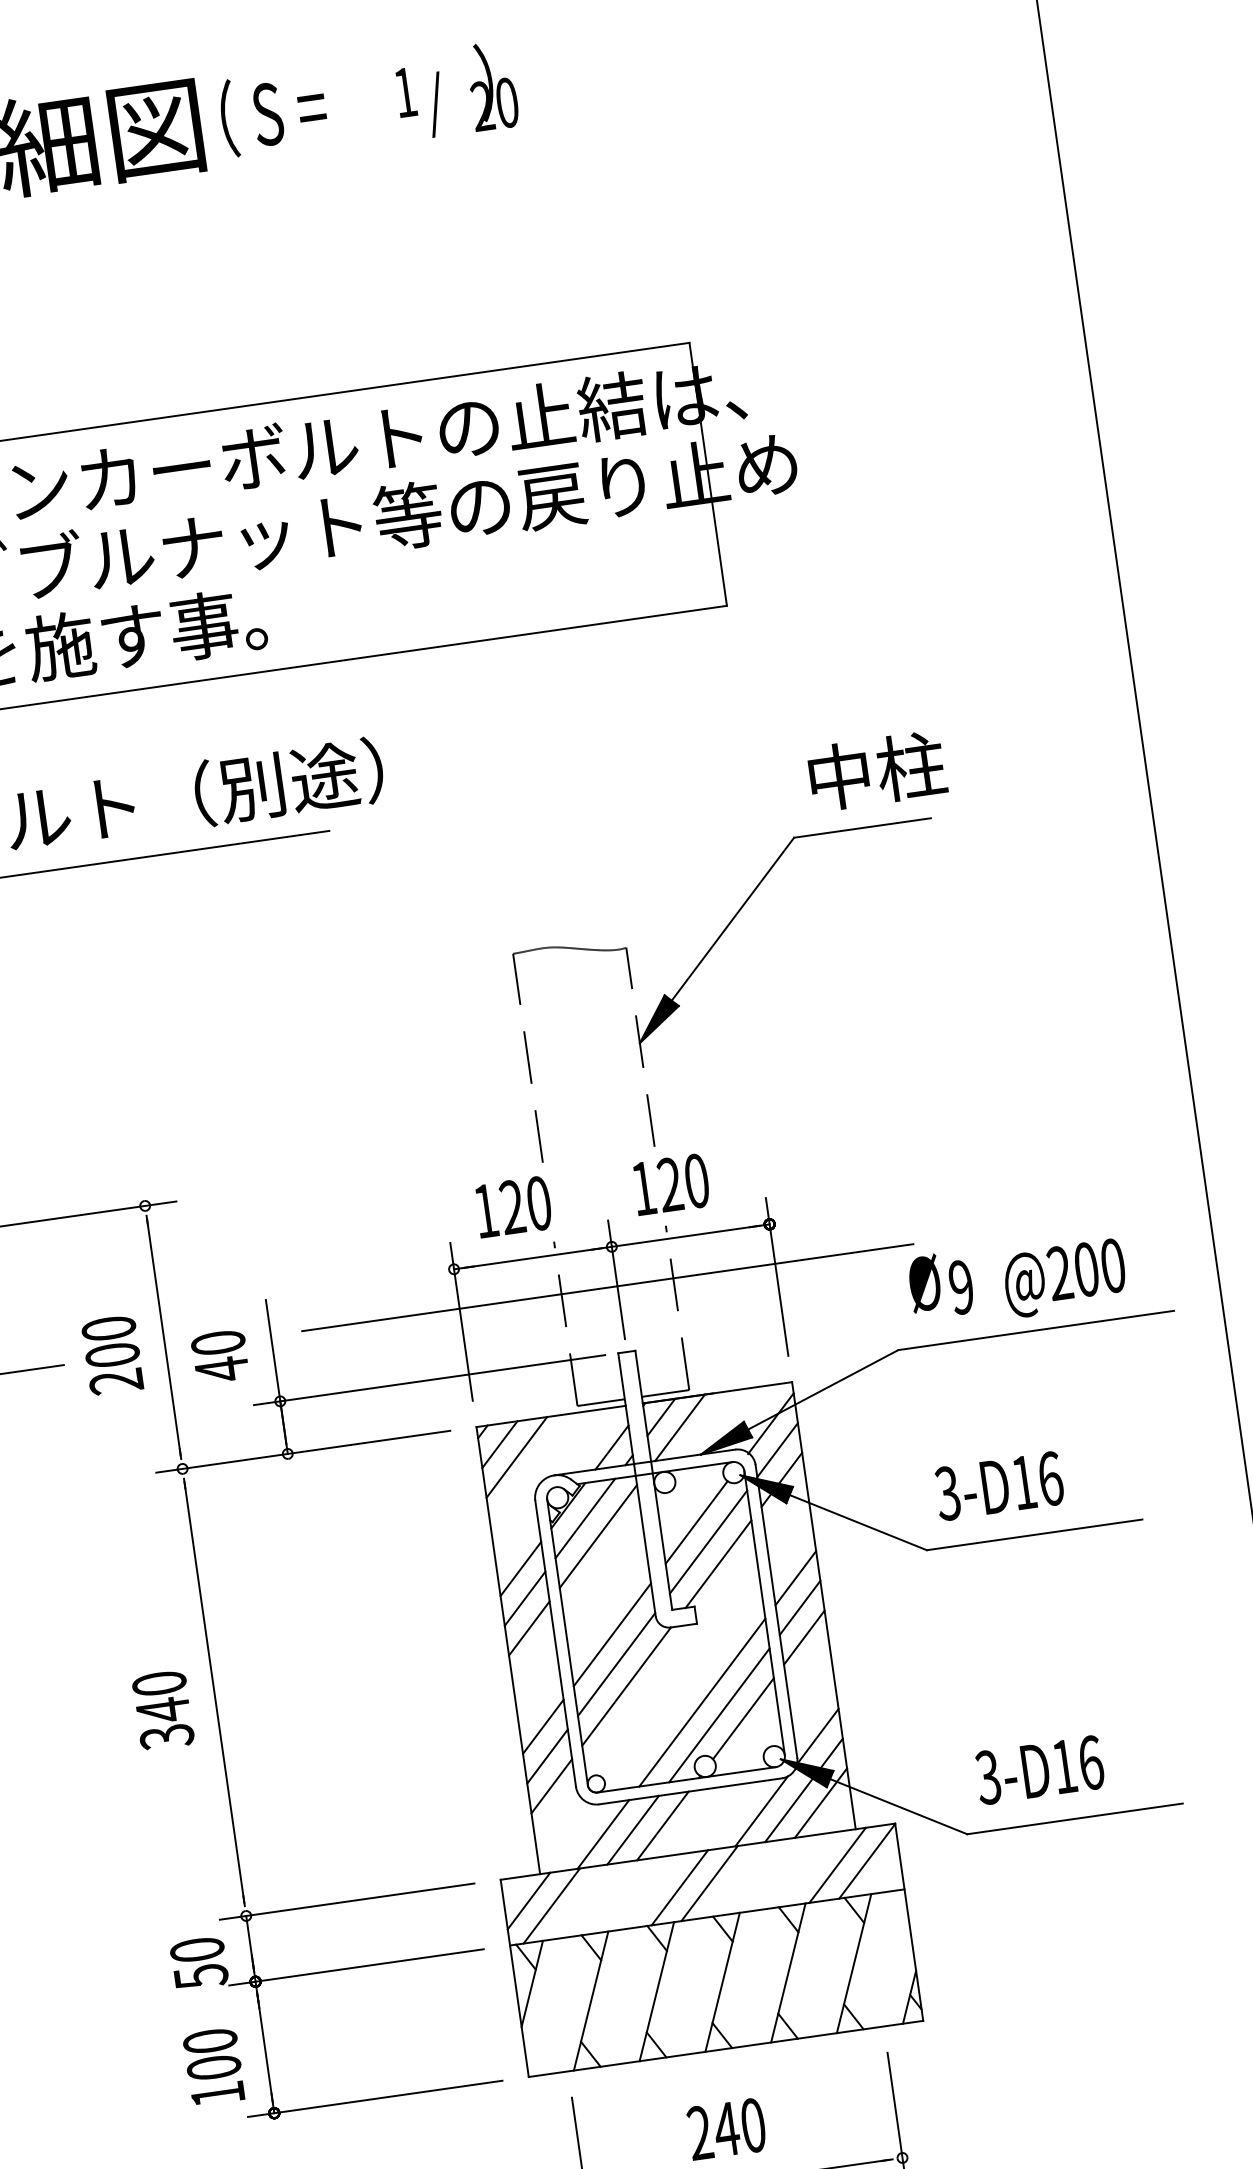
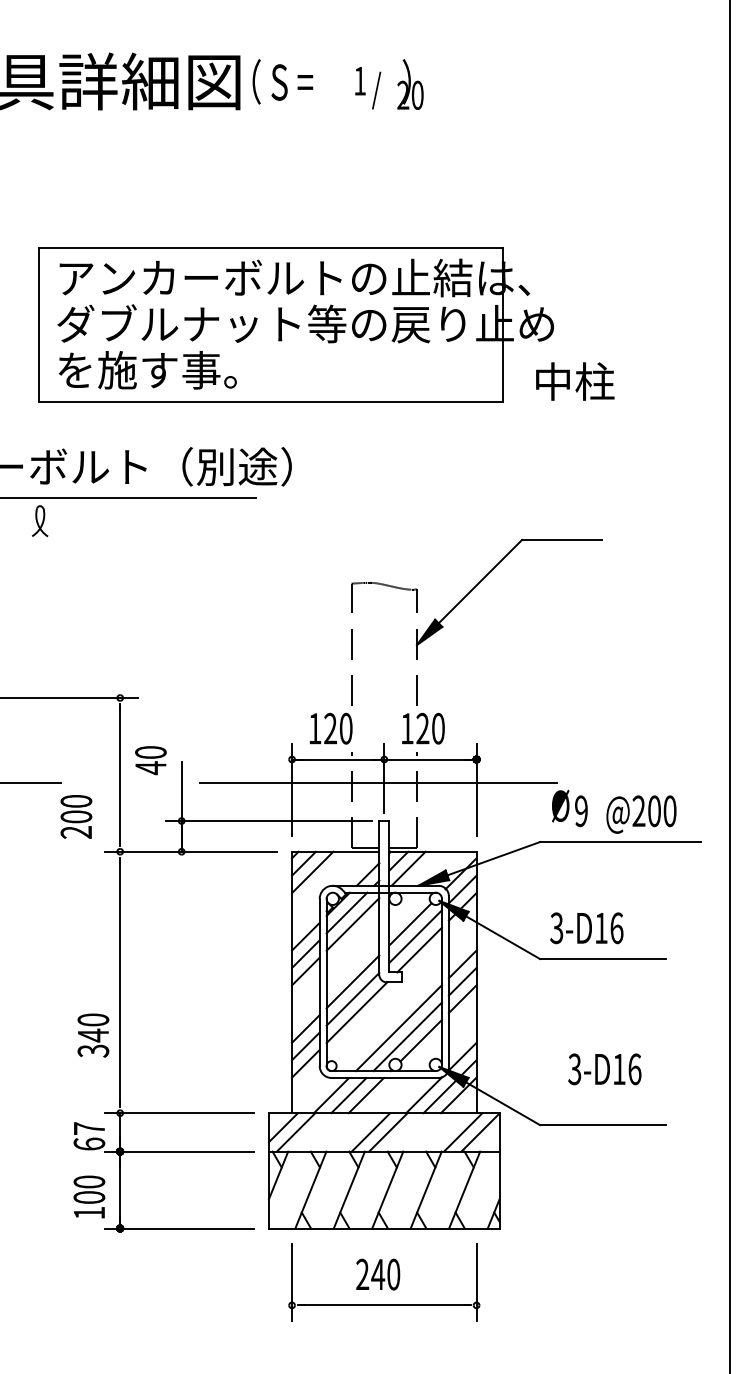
text: (877, 771) -> (575, 381), moved
text: (112, 1354) -> (76, 816), moved
text: (219, 1356) -> (150, 760), moved
text: (163, 1710) -> (93, 1035), moved
text: (1039, 1770) -> (604, 1069), moved
text: (199, 1963) -> (89, 1136), 50 -> 67

